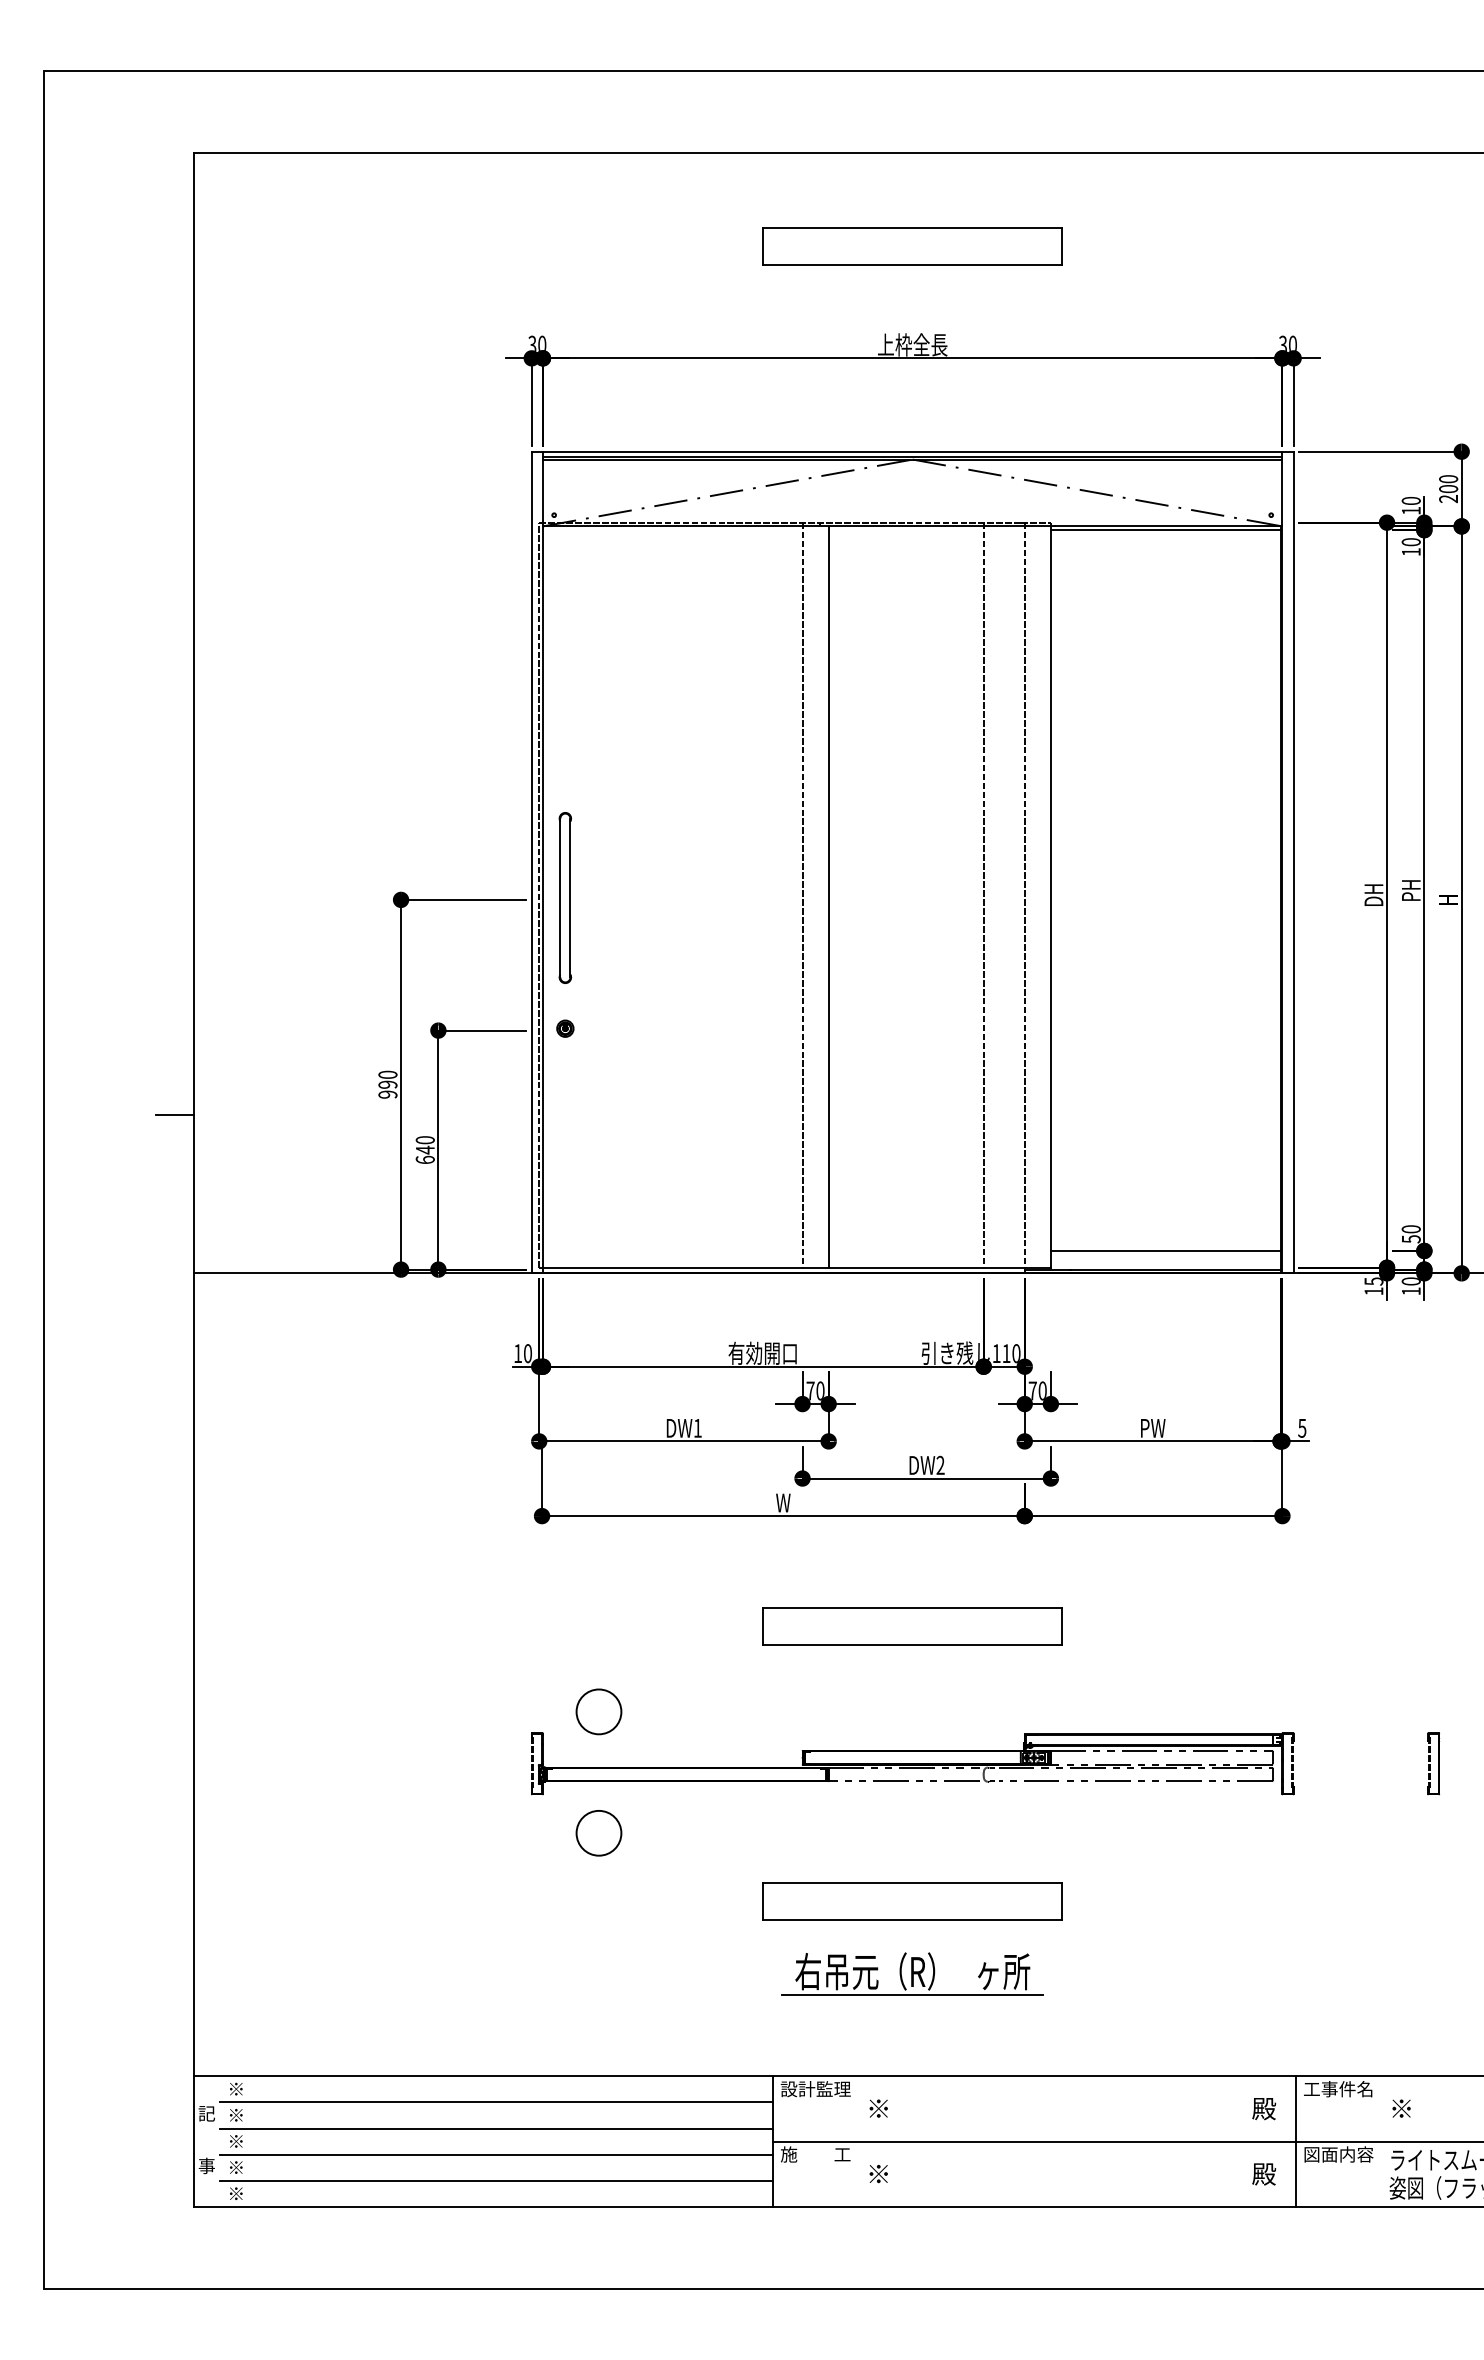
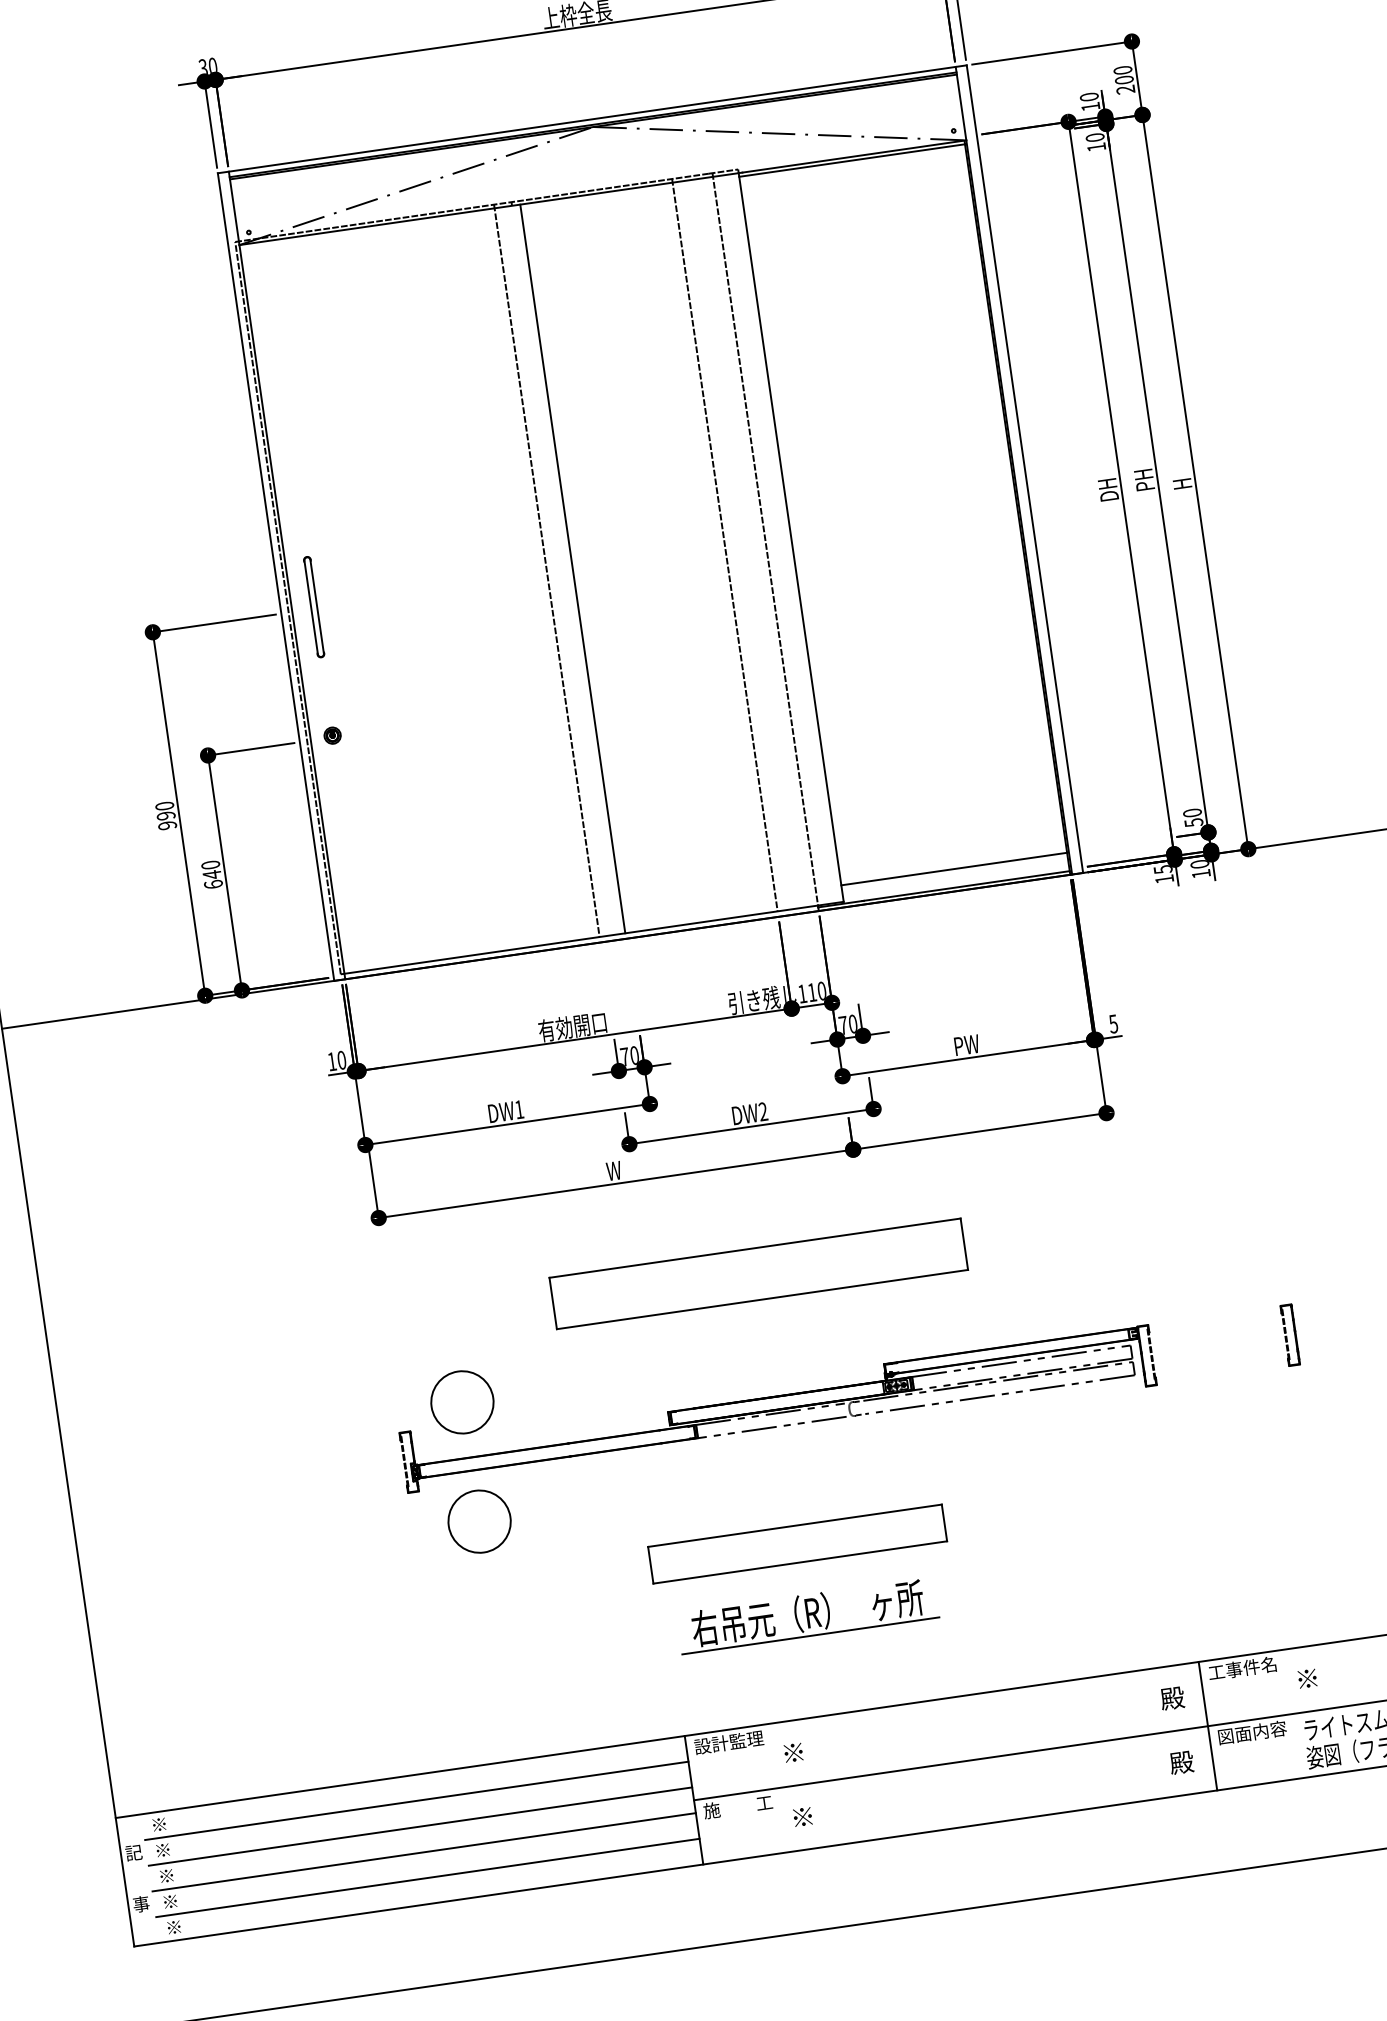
part: (565, 897) -> (314, 606), size x0.6
part: (912, 1626) -> (758, 1274), size x1.4
circle: (598, 1711) -> (461, 1402), size x1.4
circle: (598, 1833) -> (479, 1522), size x1.4

